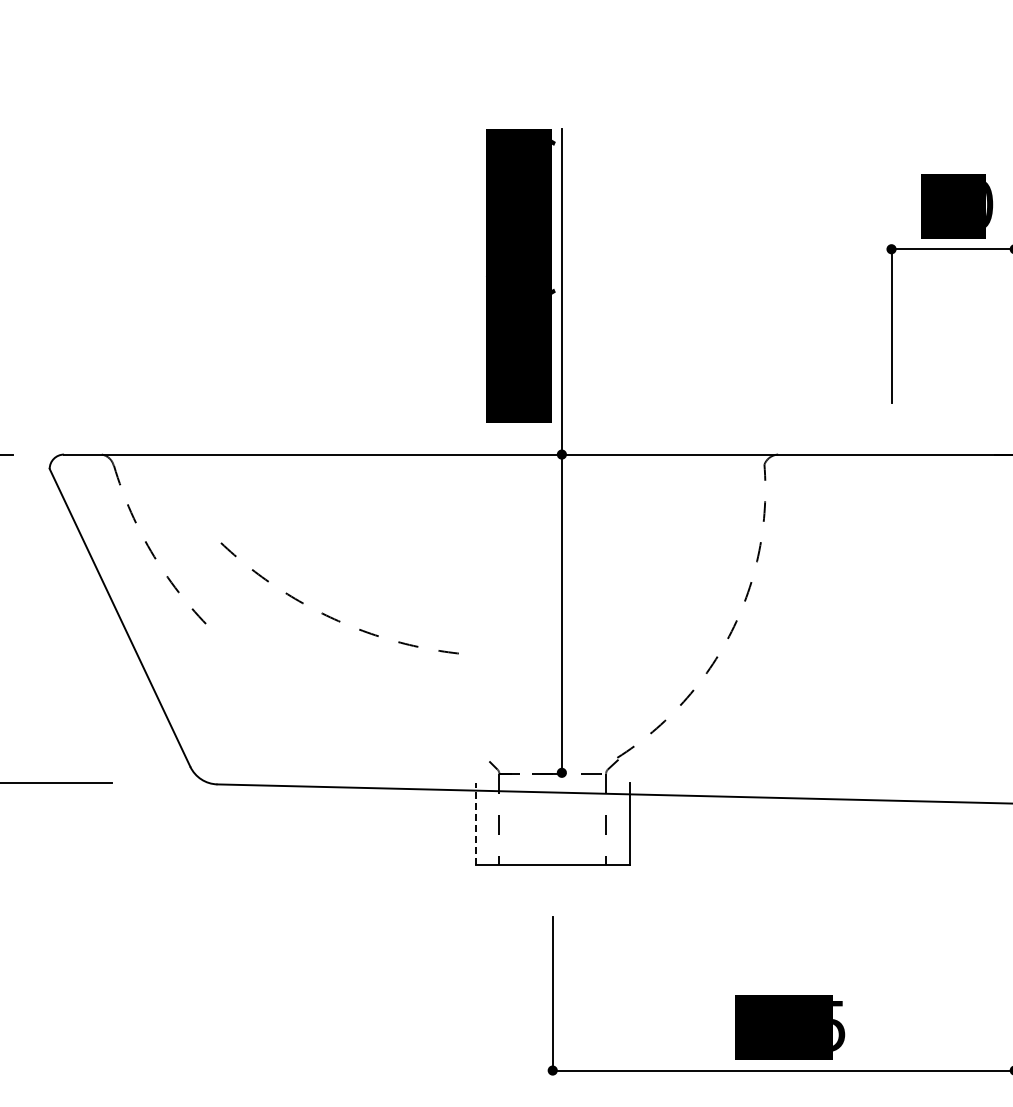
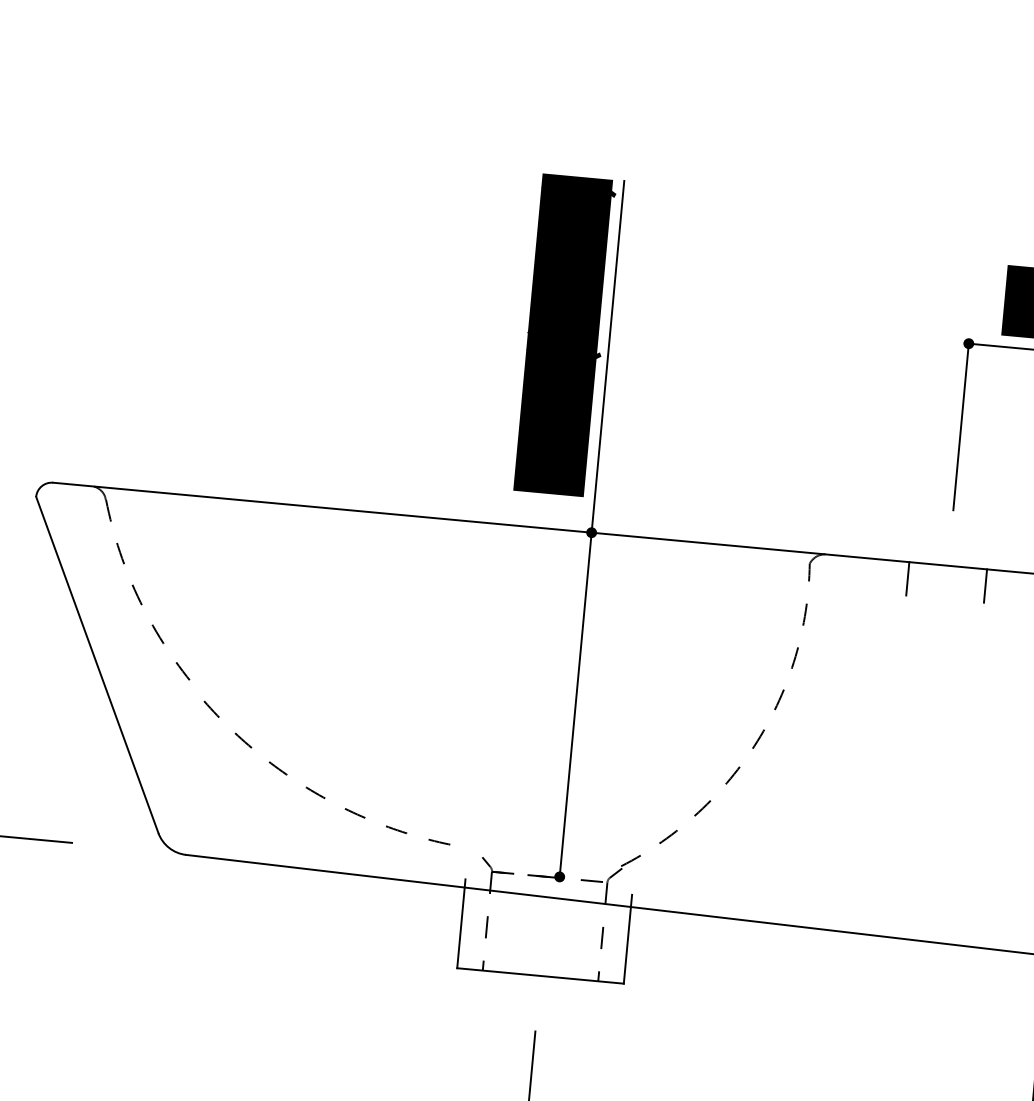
line: (855, 469) -> (907, 578), added
line: (927, 469) -> (985, 585), added
arc: (331, 616) -> (316, 791), moved
line: (475, 823) -> (461, 923), dashed -> solid

